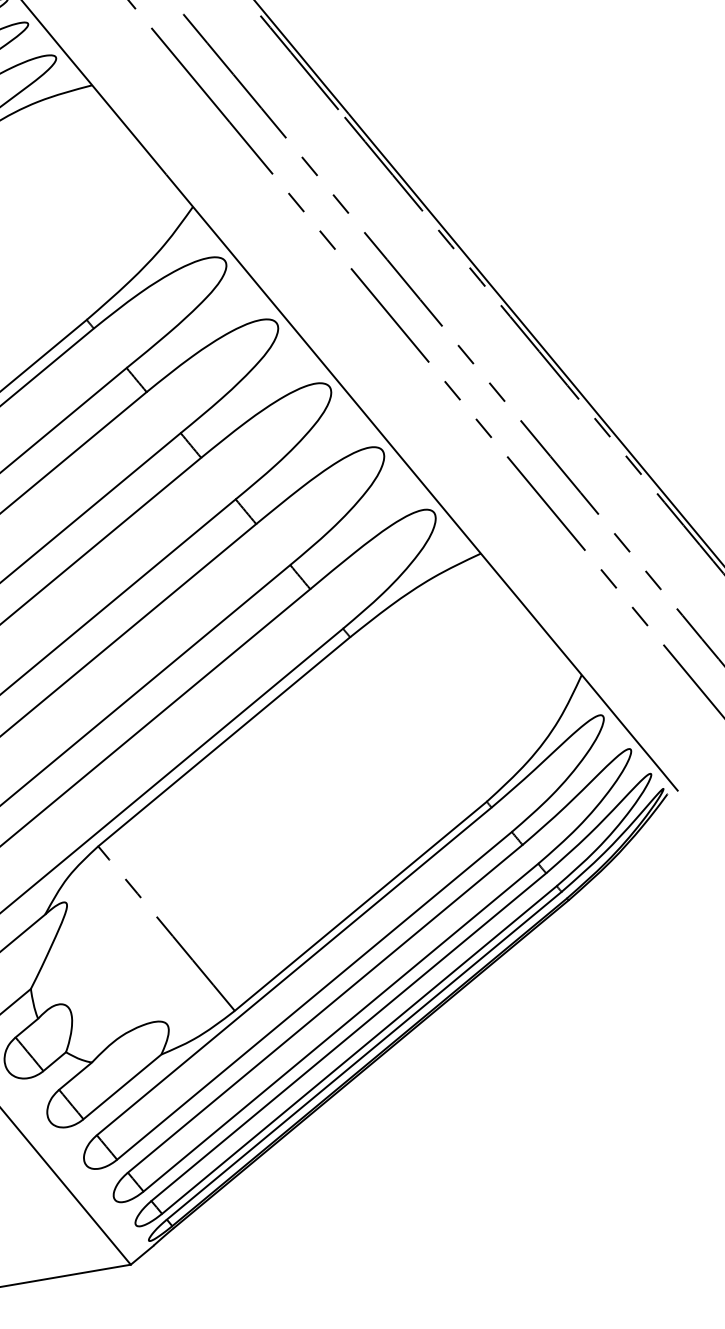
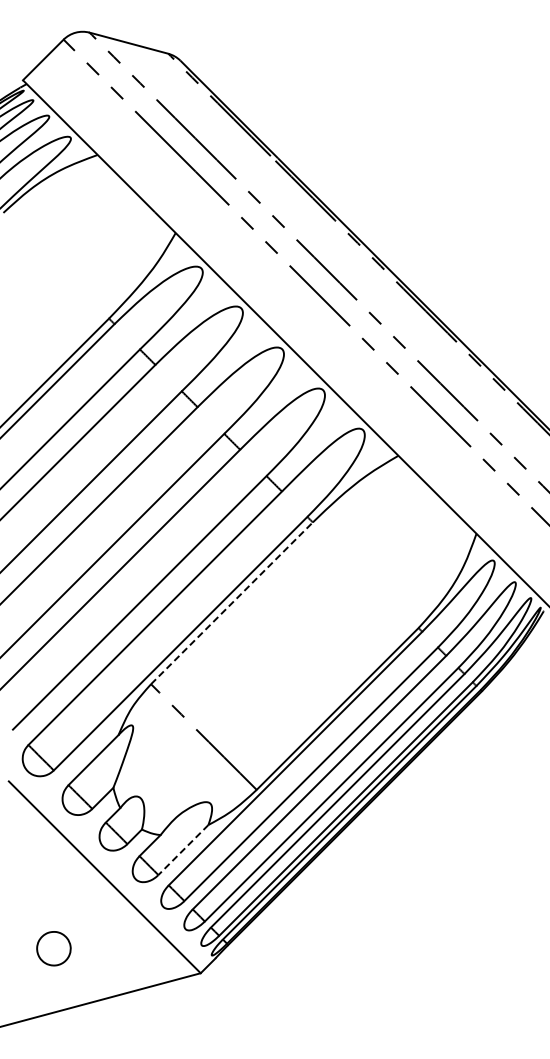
line: (225, 740) -> (232, 602), solid -> dashed
line: (122, 1087) -> (183, 850), solid -> dashed

